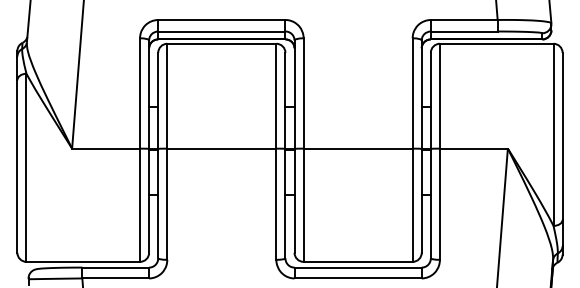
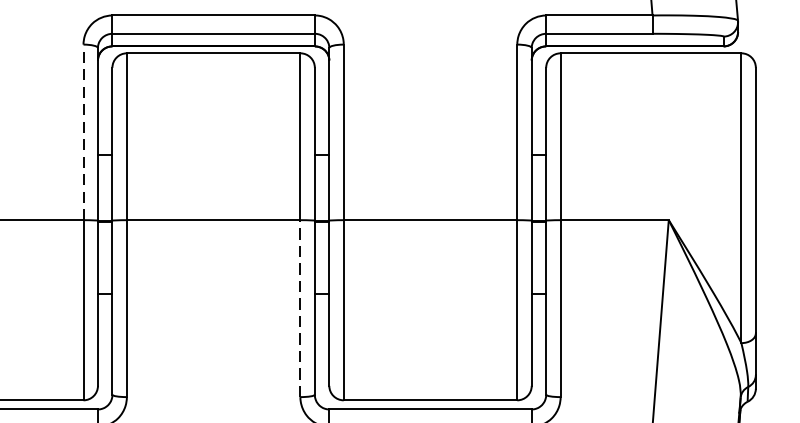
line: (140, 92) -> (84, 130), solid -> dashed
line: (276, 204) -> (300, 309), solid -> dashed

